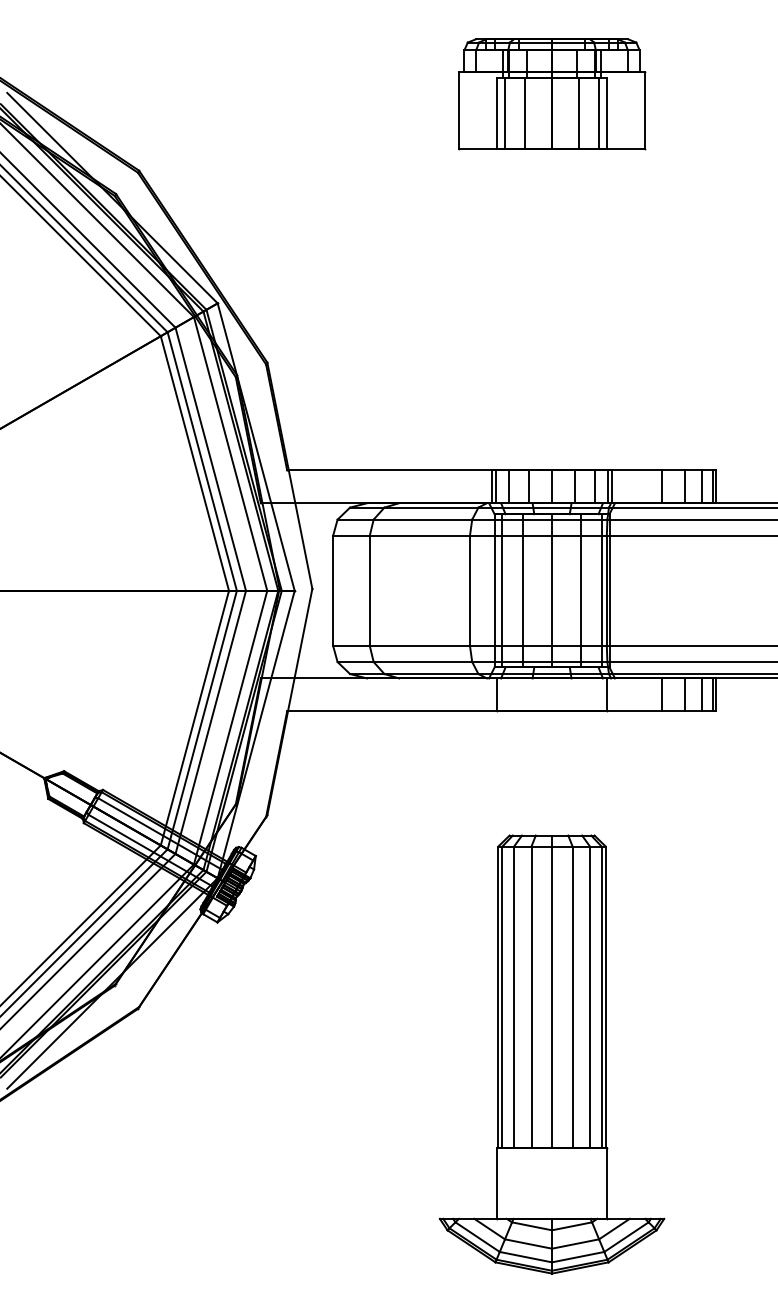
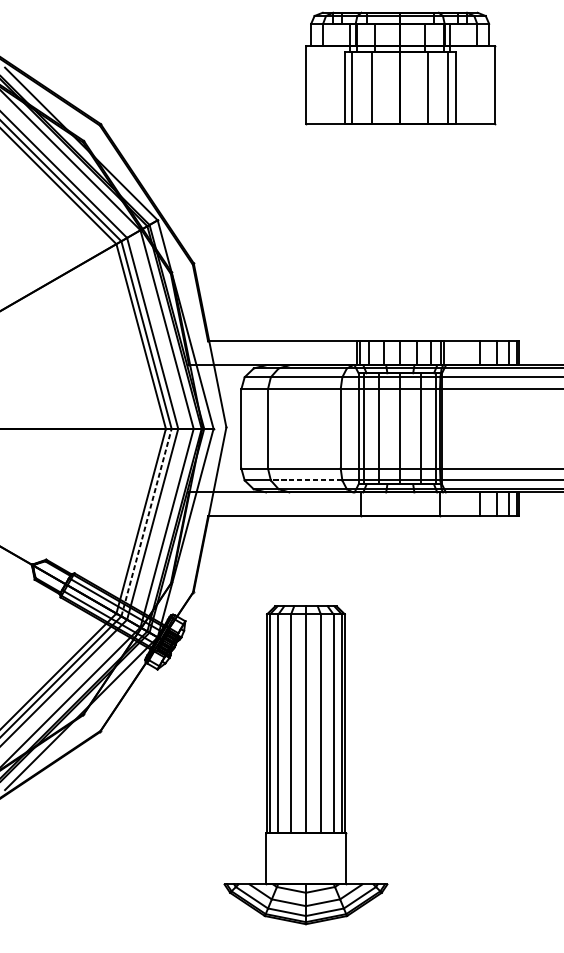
part: (552, 94) -> (400, 68), size x1.4
line: (422, 662) -> (306, 480), solid -> dashed
line: (202, 720) -> (146, 522), solid -> dashed
part: (551, 1054) -> (305, 765), moved

